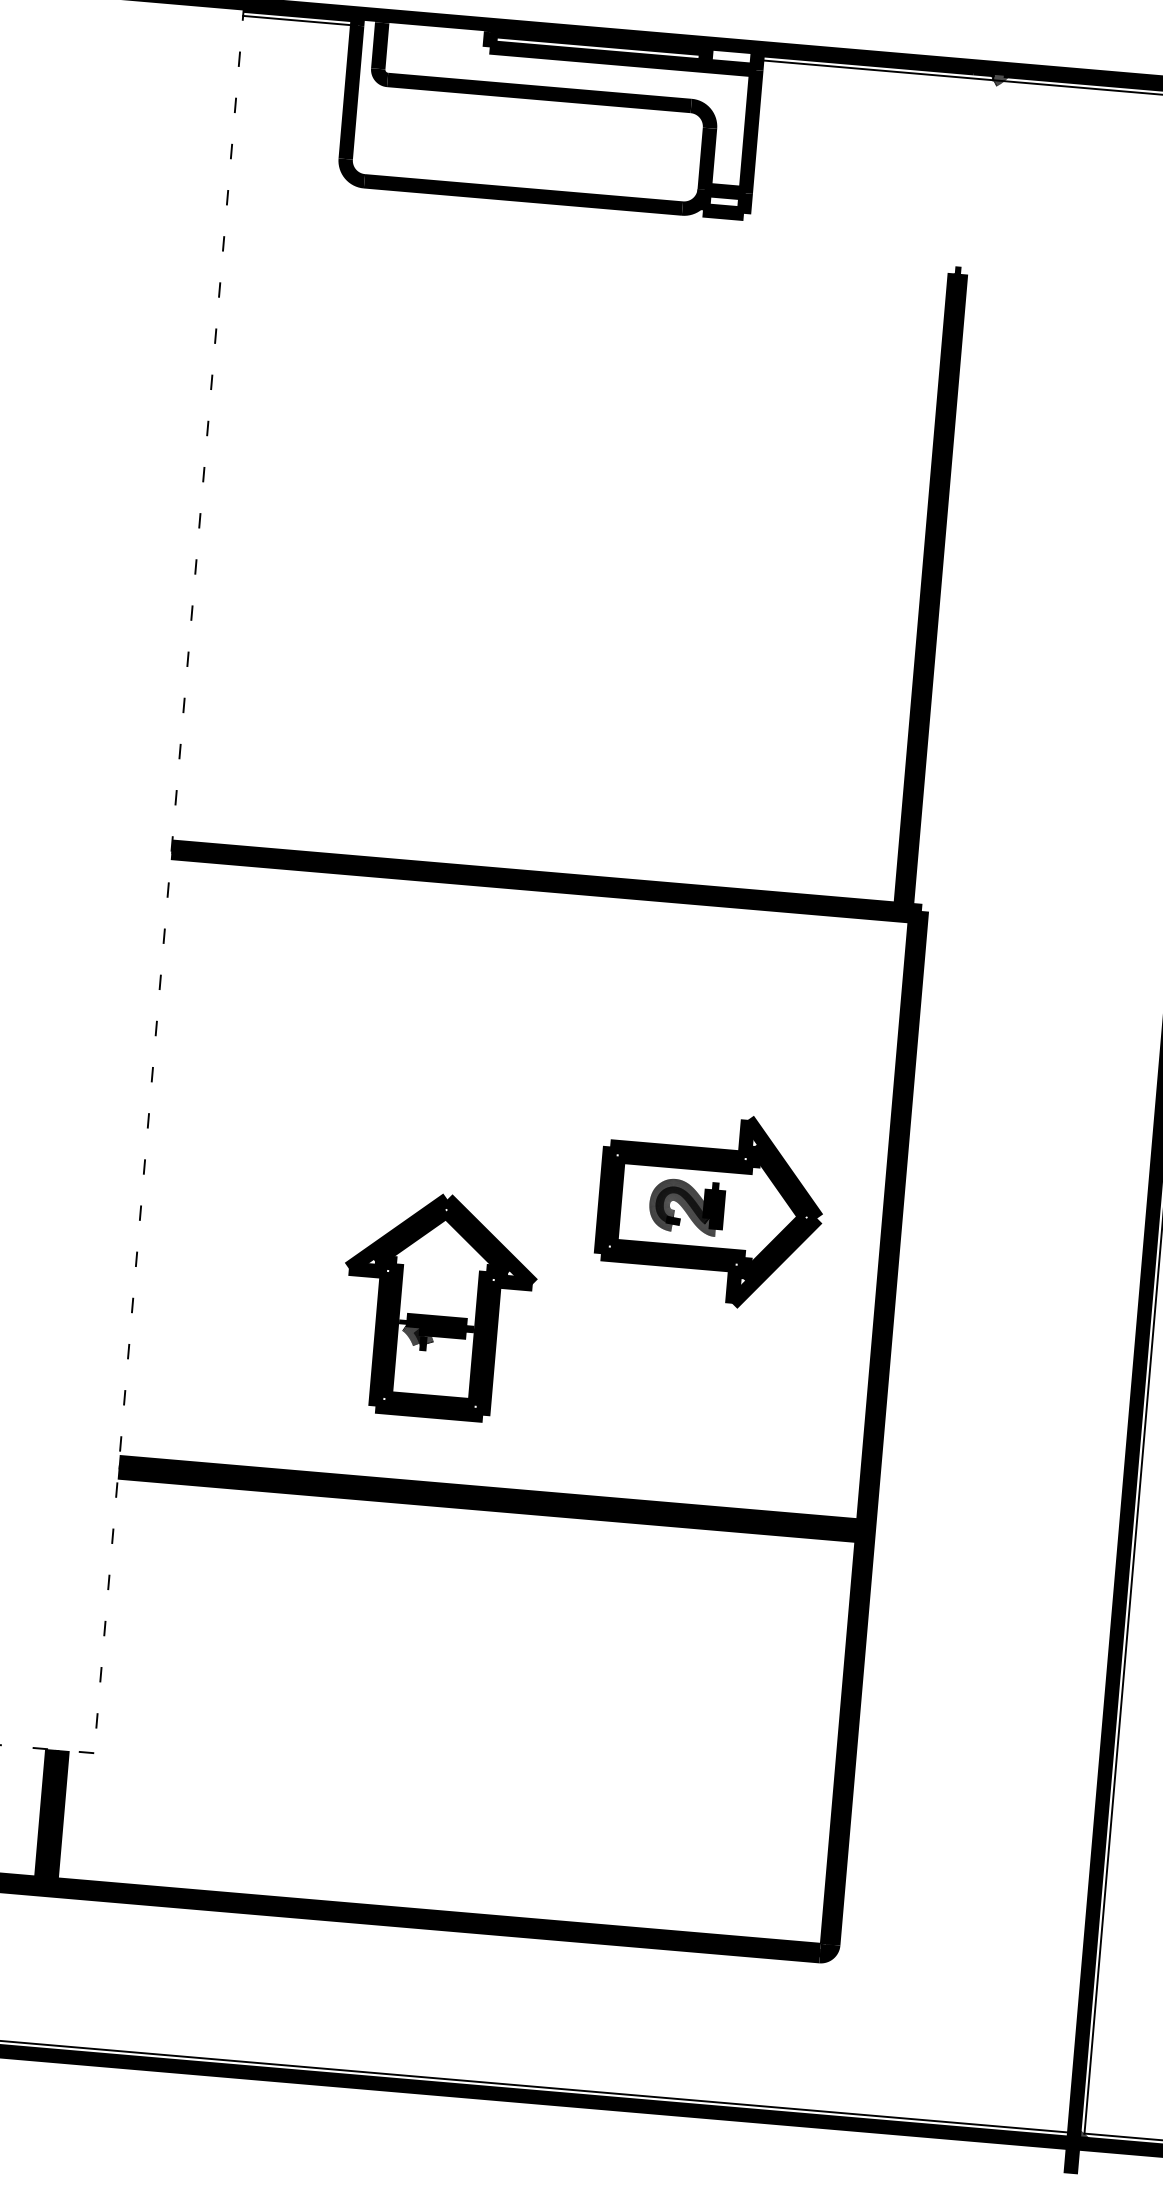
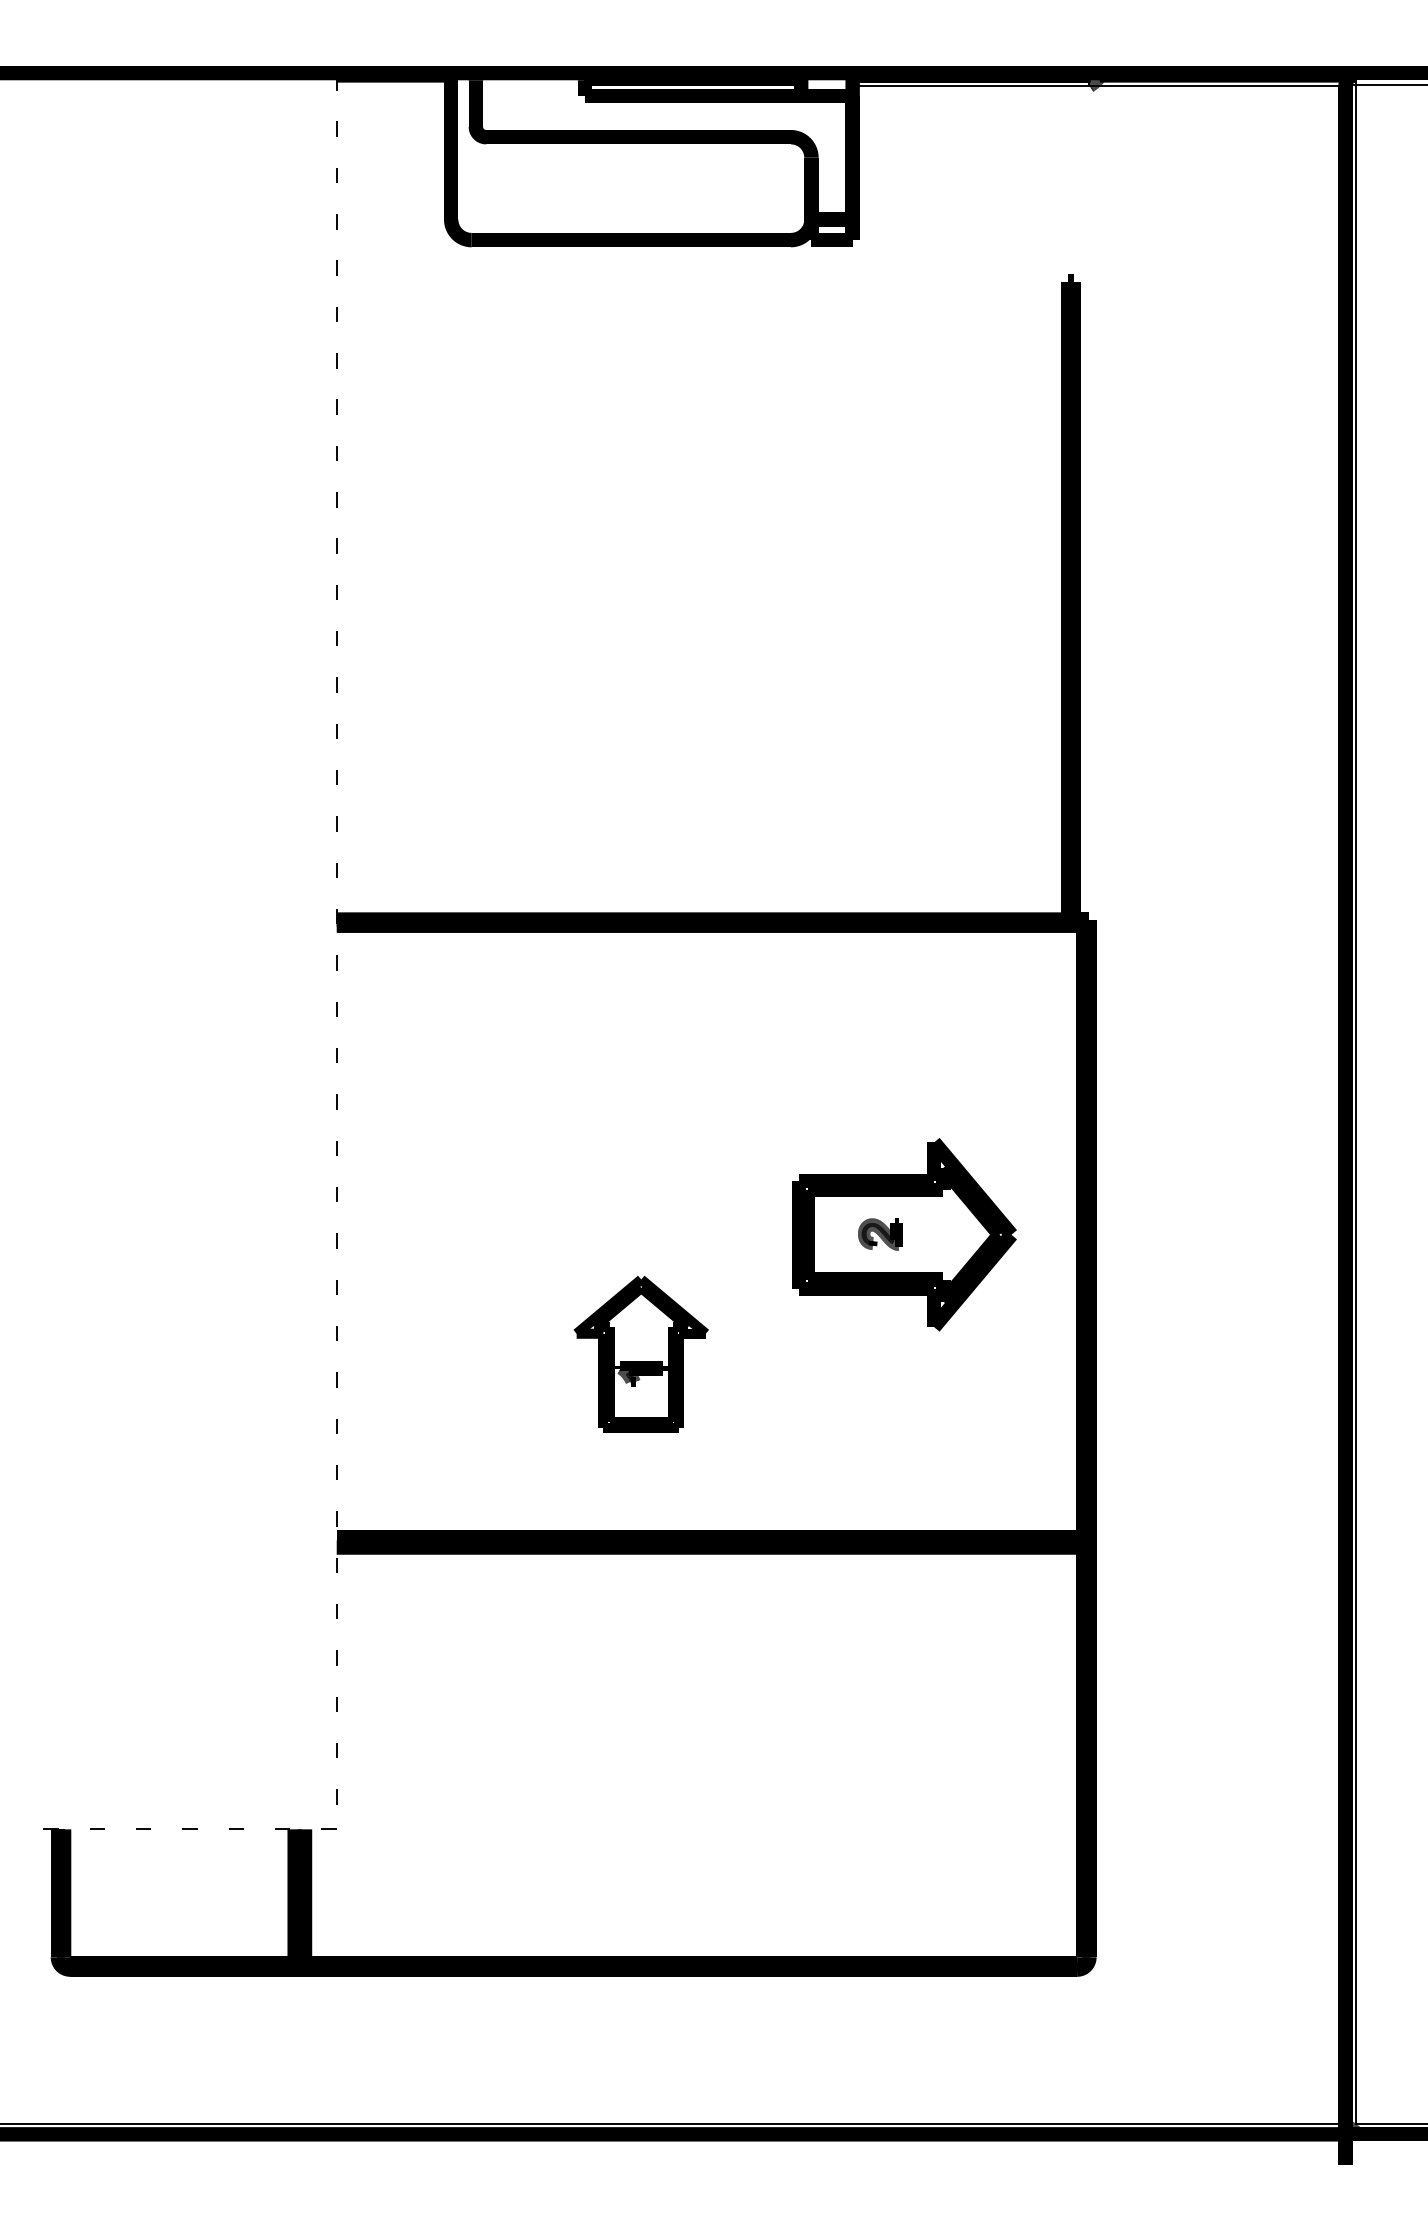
line: (299, 20) -> (393, 85), removed
part: (686, 1206) -> (880, 1234), size x0.6
part: (437, 1306) -> (640, 1354), size x0.7

